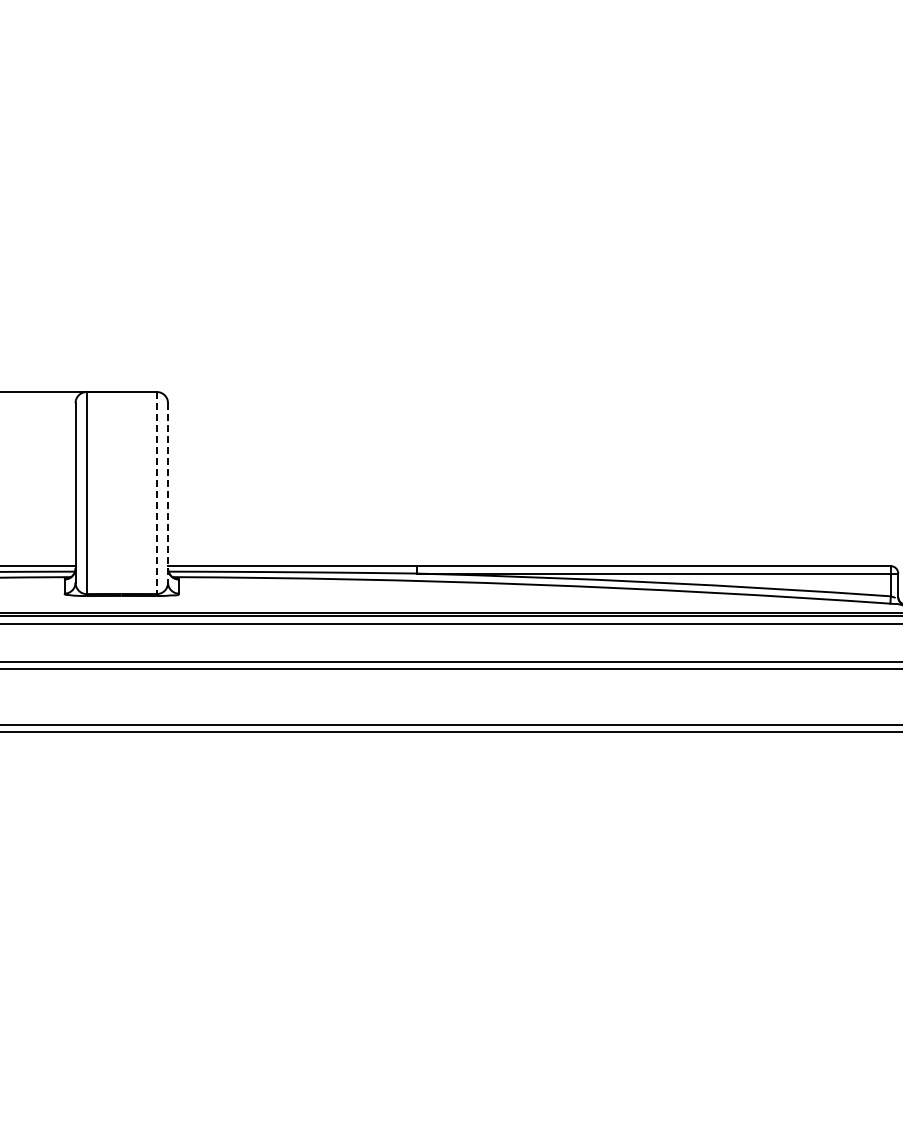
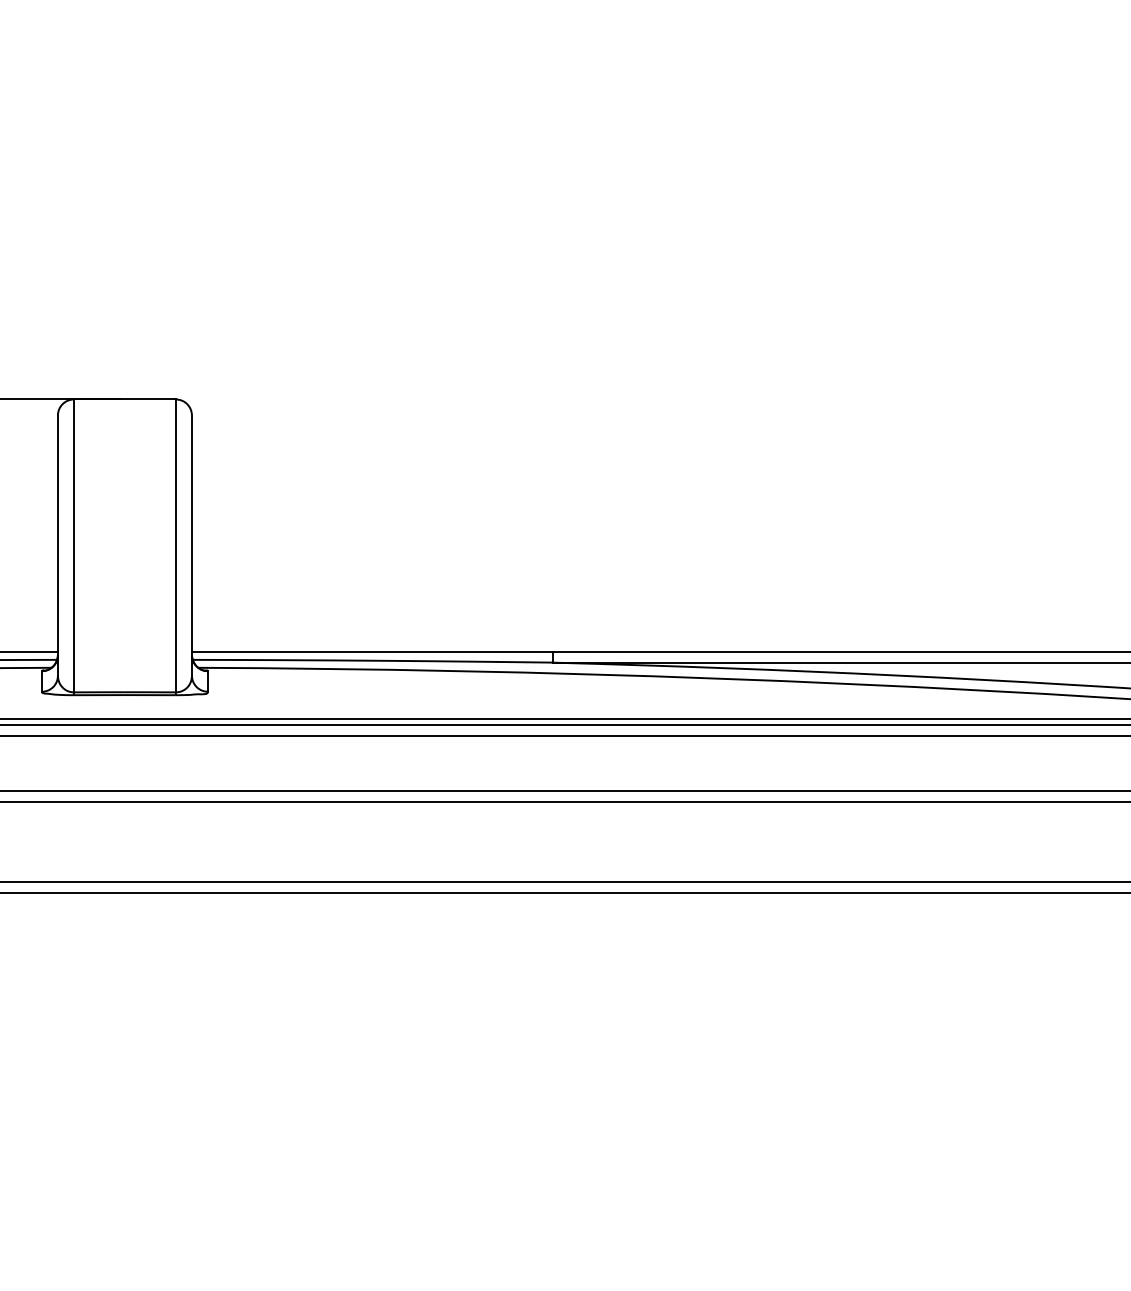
line: (168, 492) -> (192, 545), dashed -> solid
line: (156, 493) -> (175, 546), dashed -> solid

